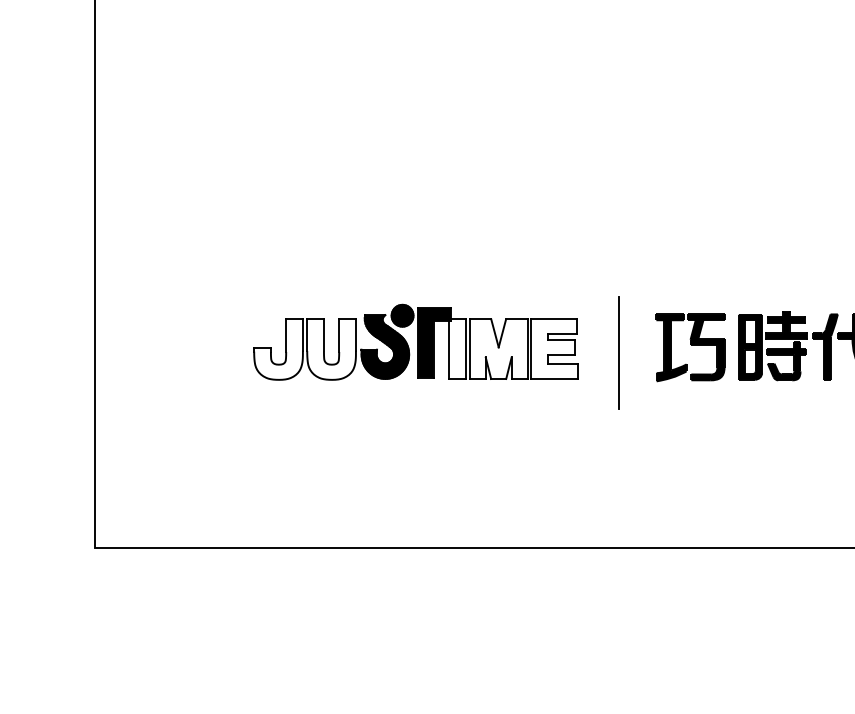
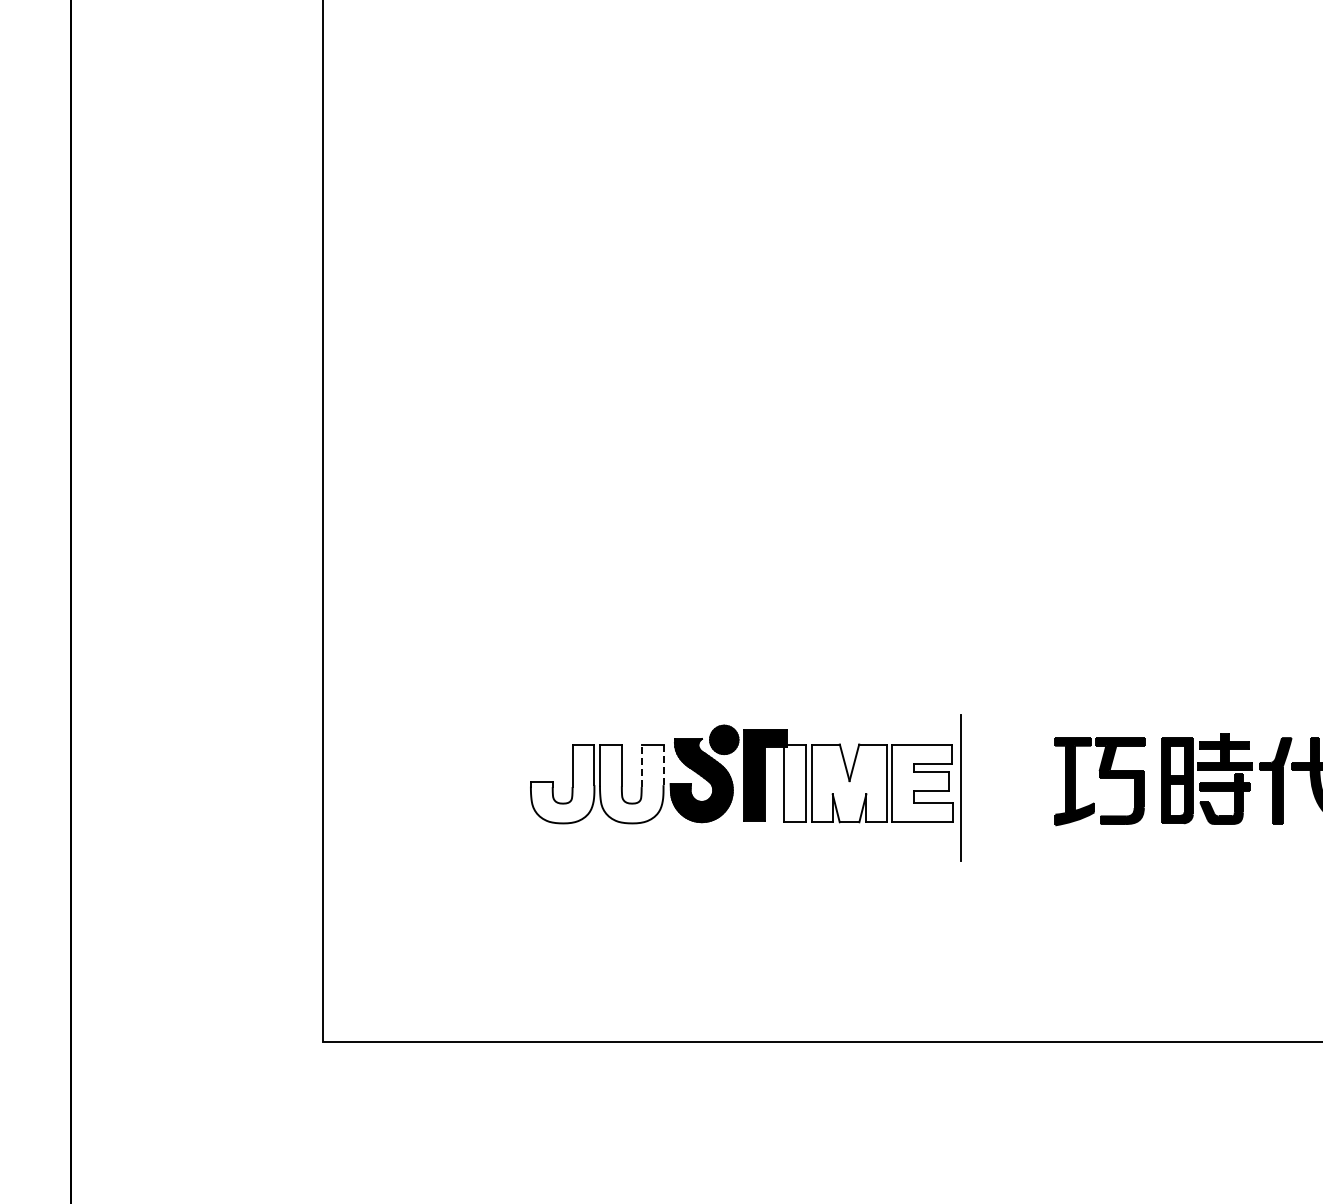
line: (339, 335) -> (641, 765), solid -> dashed
line: (355, 335) -> (663, 765), solid -> dashed
line: (619, 352) -> (960, 787), moved

